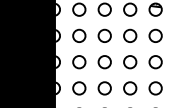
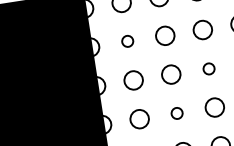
circle: (79, 35) -> (127, 40), size x0.6
circle: (130, 62) -> (209, 69), size x0.6
circle: (104, 88) -> (176, 113), size x0.6

